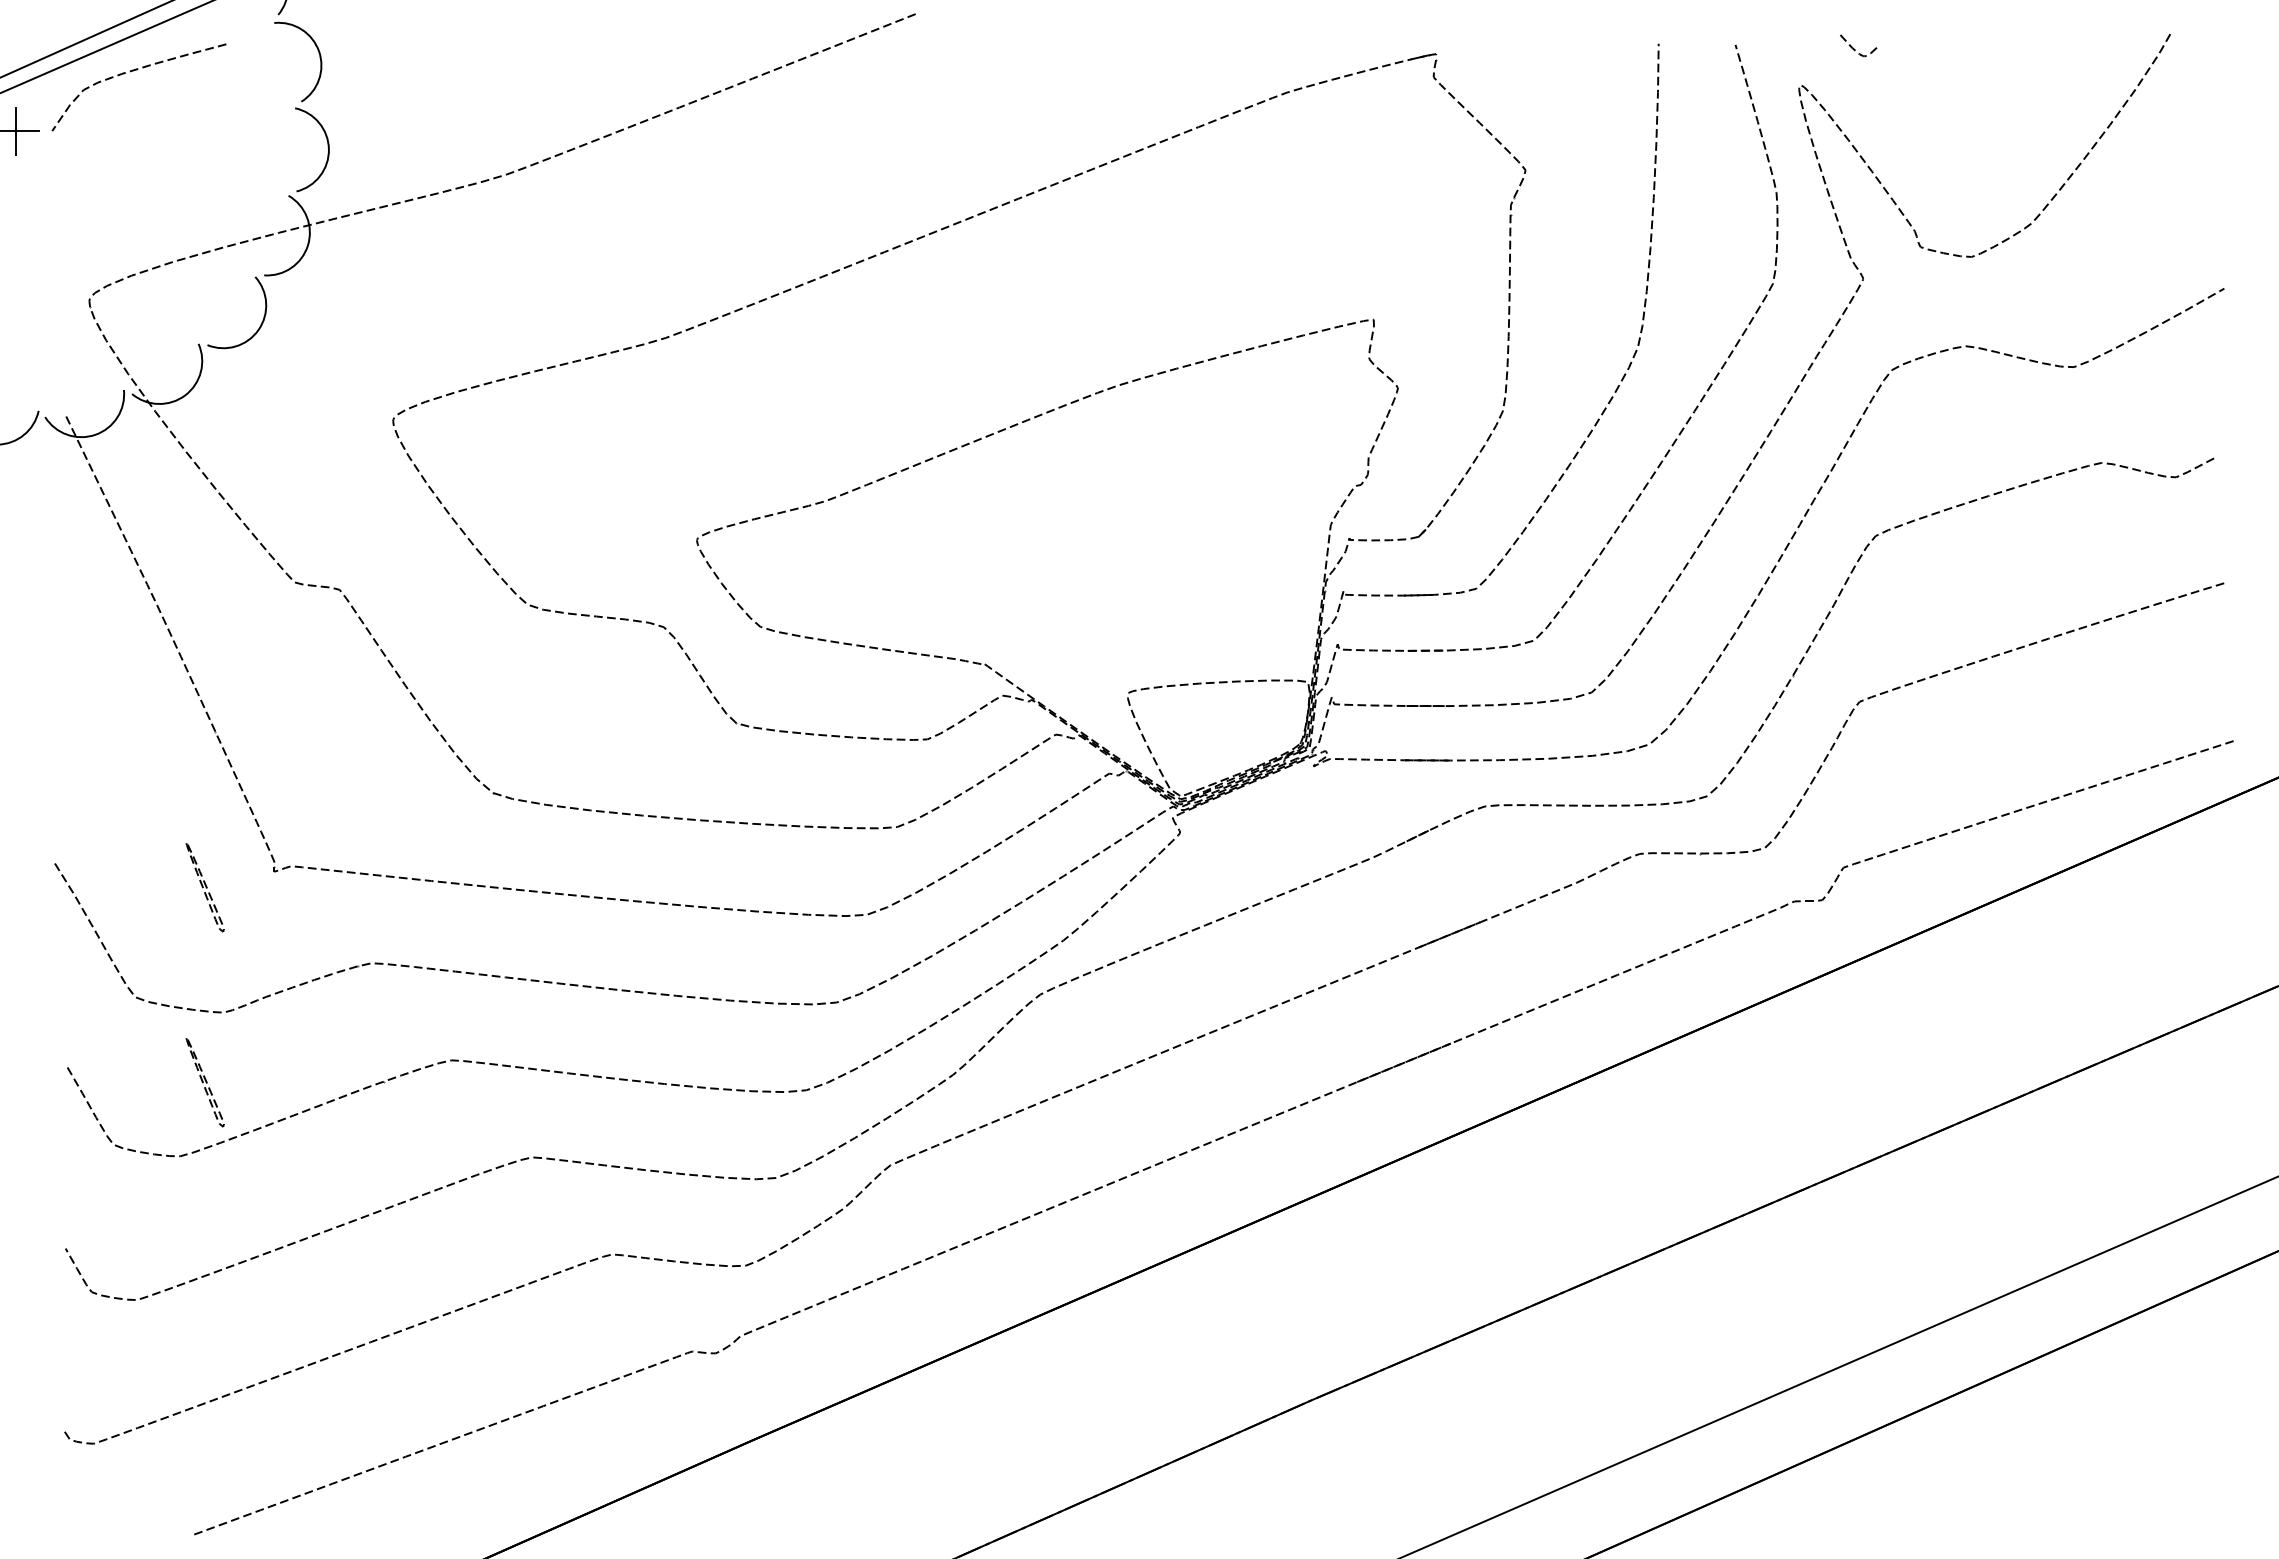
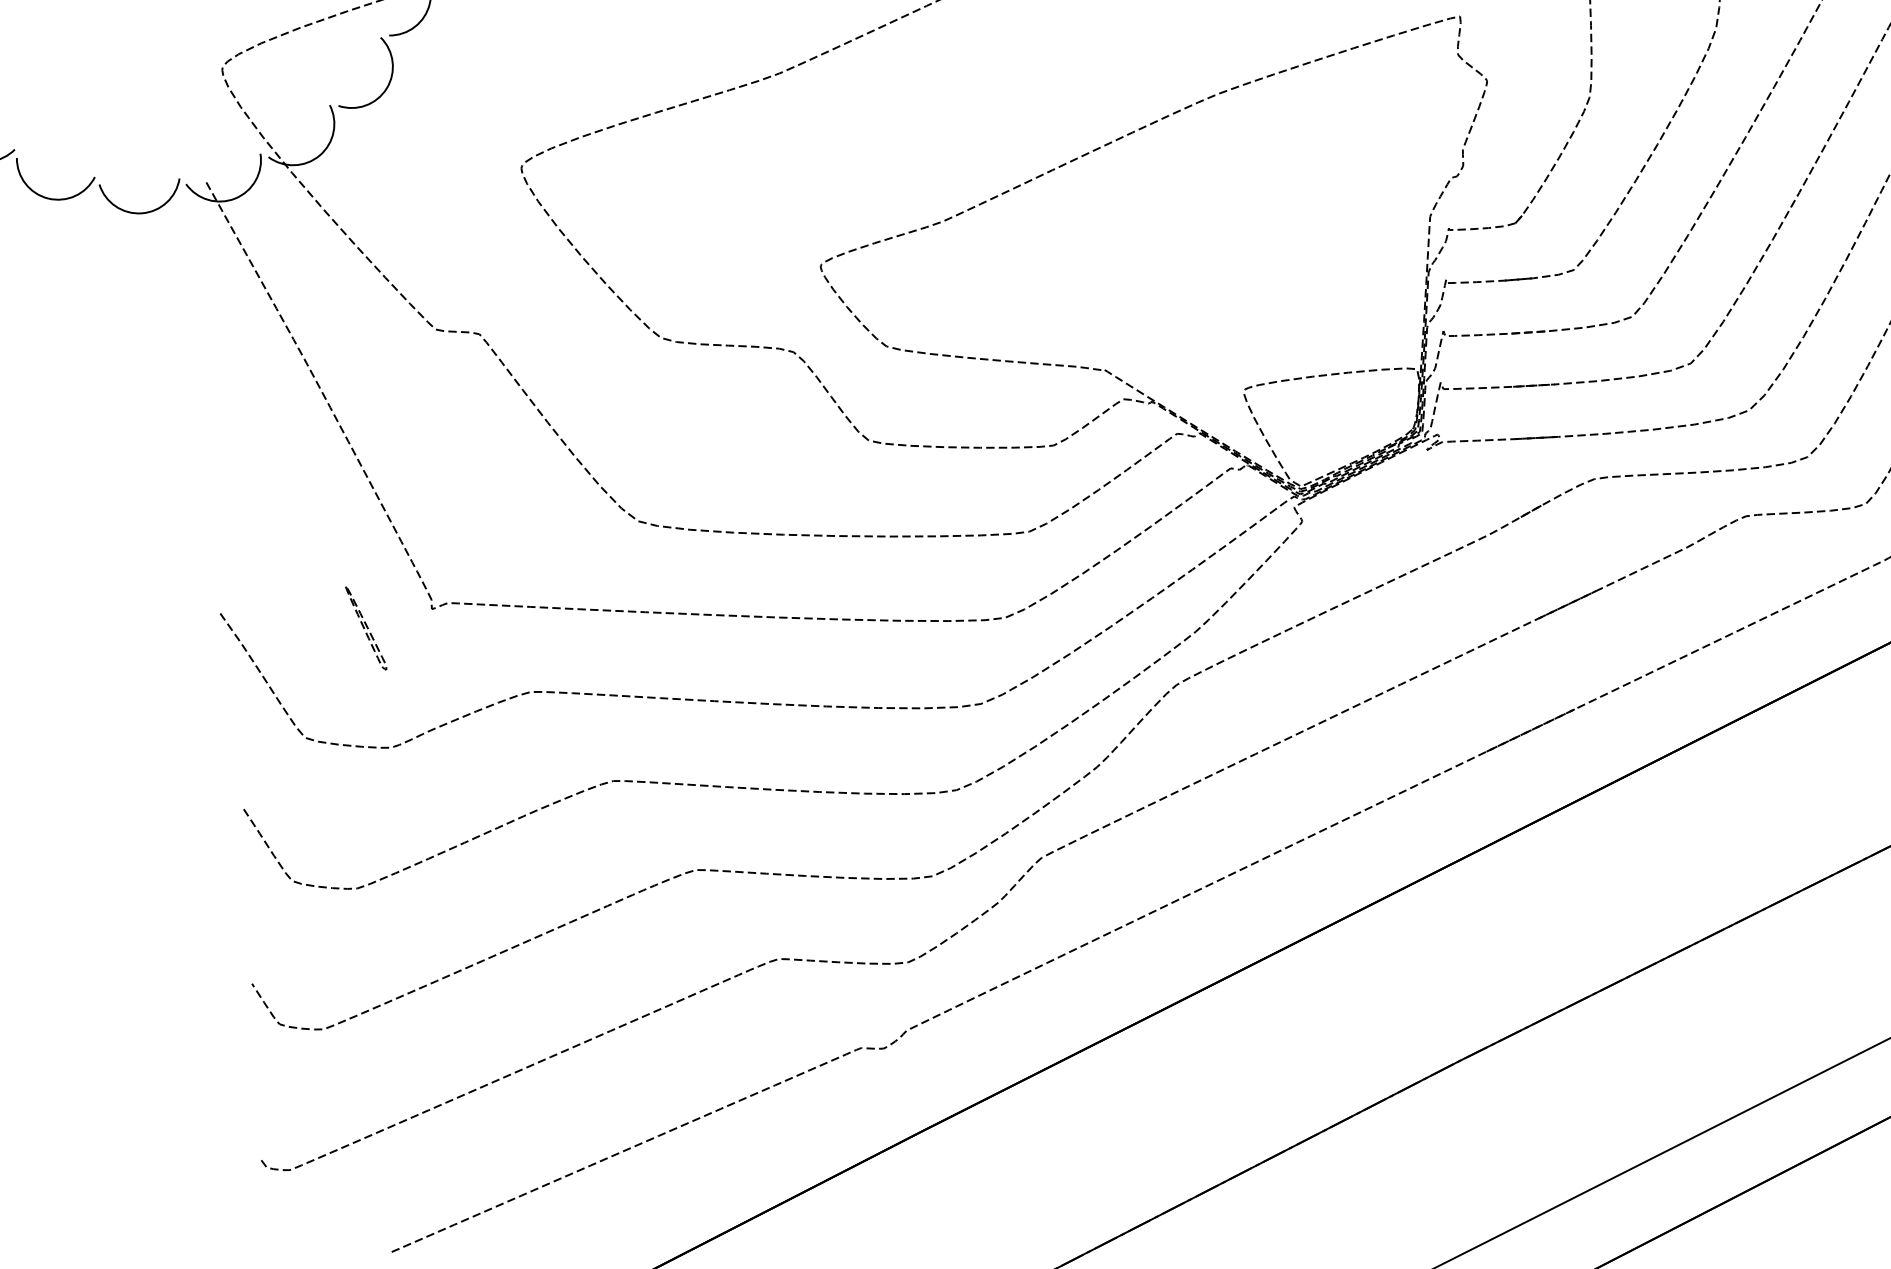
part: (204, 1082) -> (376, 816), removed

